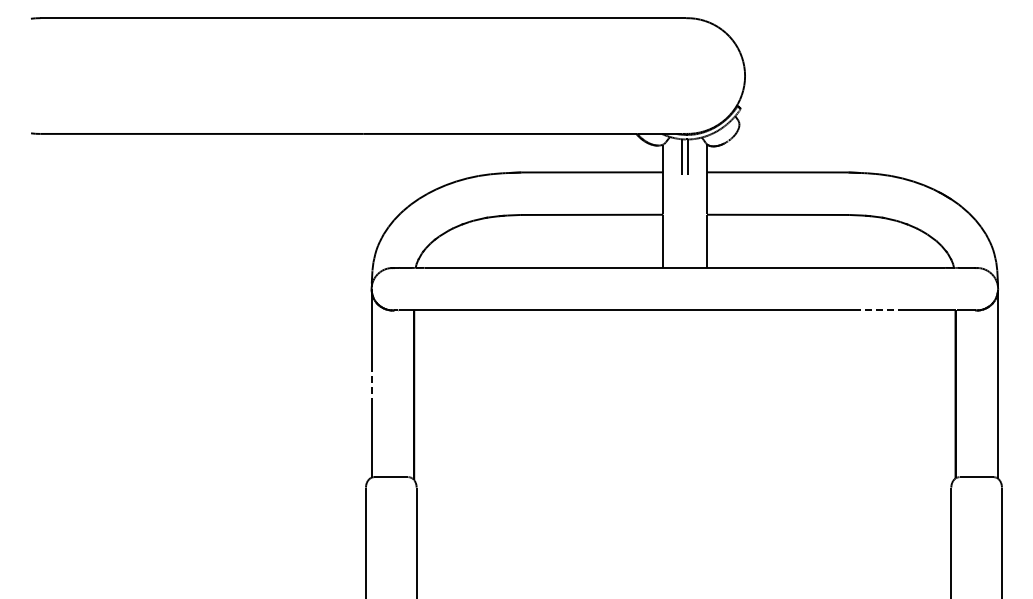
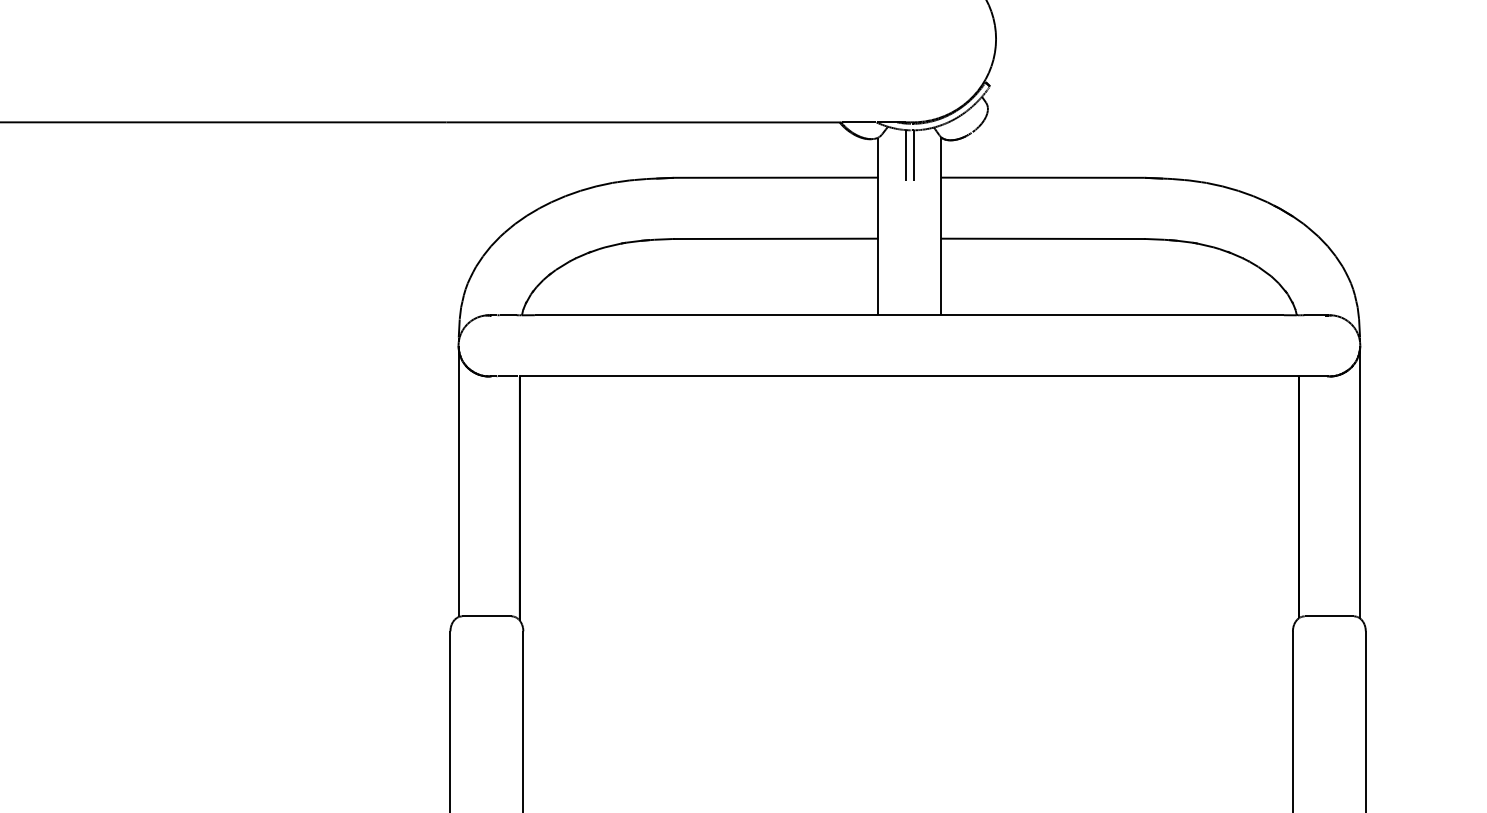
line: (878, 310) -> (1188, 376), dashed -> solid
line: (371, 386) -> (458, 485), dashed -> solid

